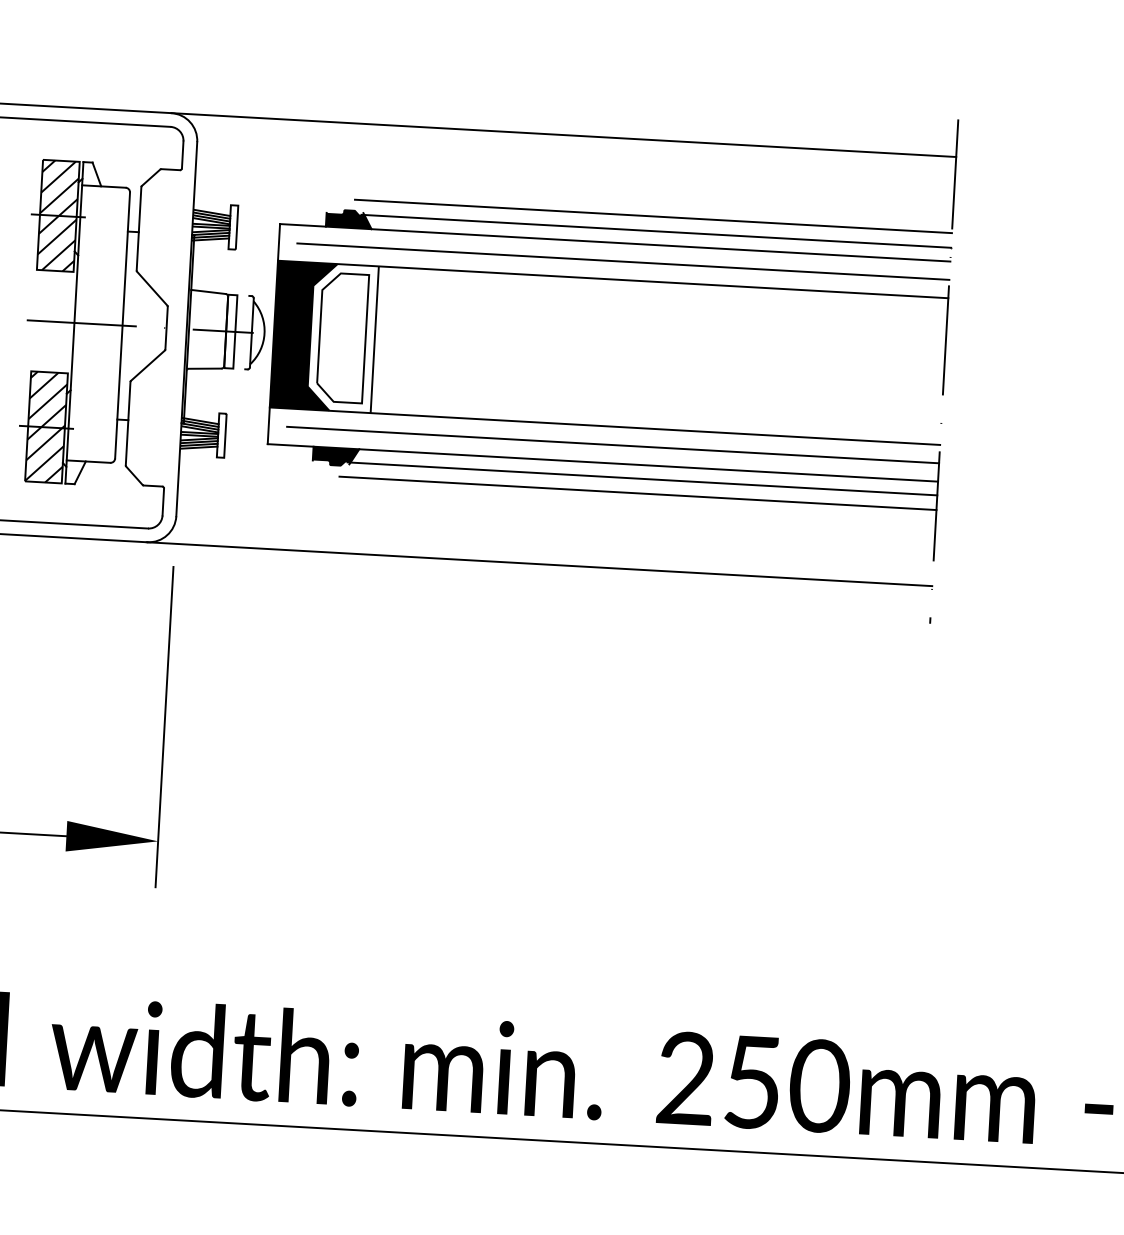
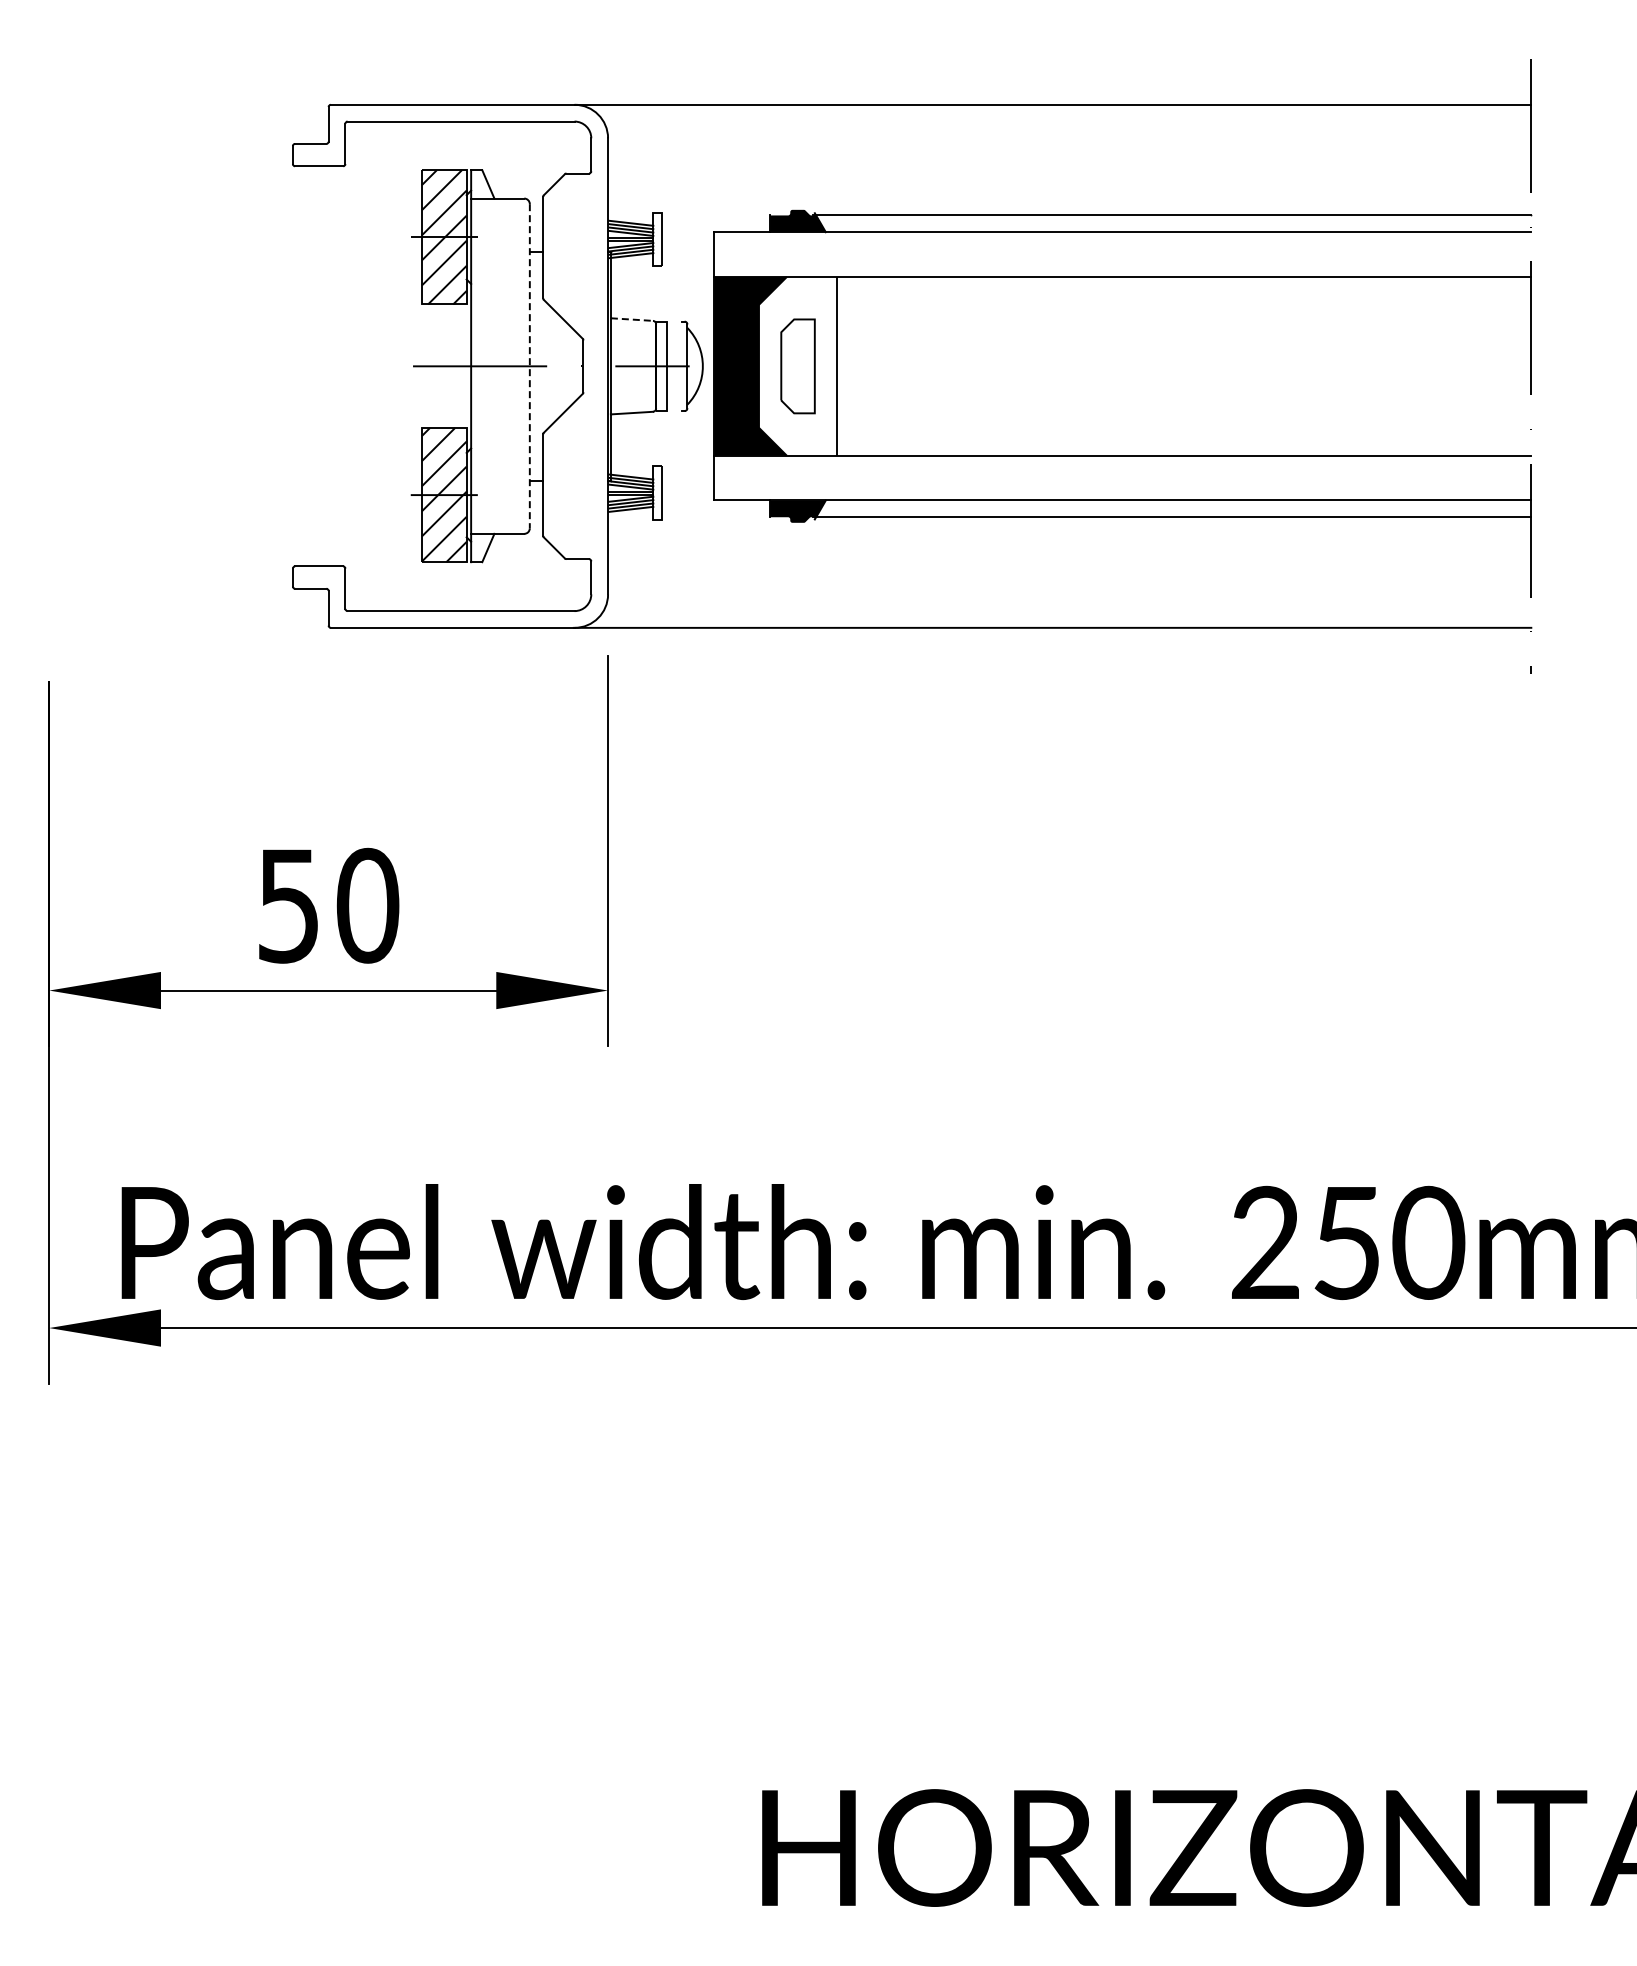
line: (653, 216) -> (1167, 197), removed
line: (622, 261) -> (1133, 254), removed
line: (208, 291) -> (632, 319), solid -> dashed
line: (122, 325) -> (529, 366), solid -> dashed
part: (342, 338) -> (797, 366), size x0.6
line: (612, 445) -> (1133, 478), removed
line: (637, 493) -> (1167, 535), removed

